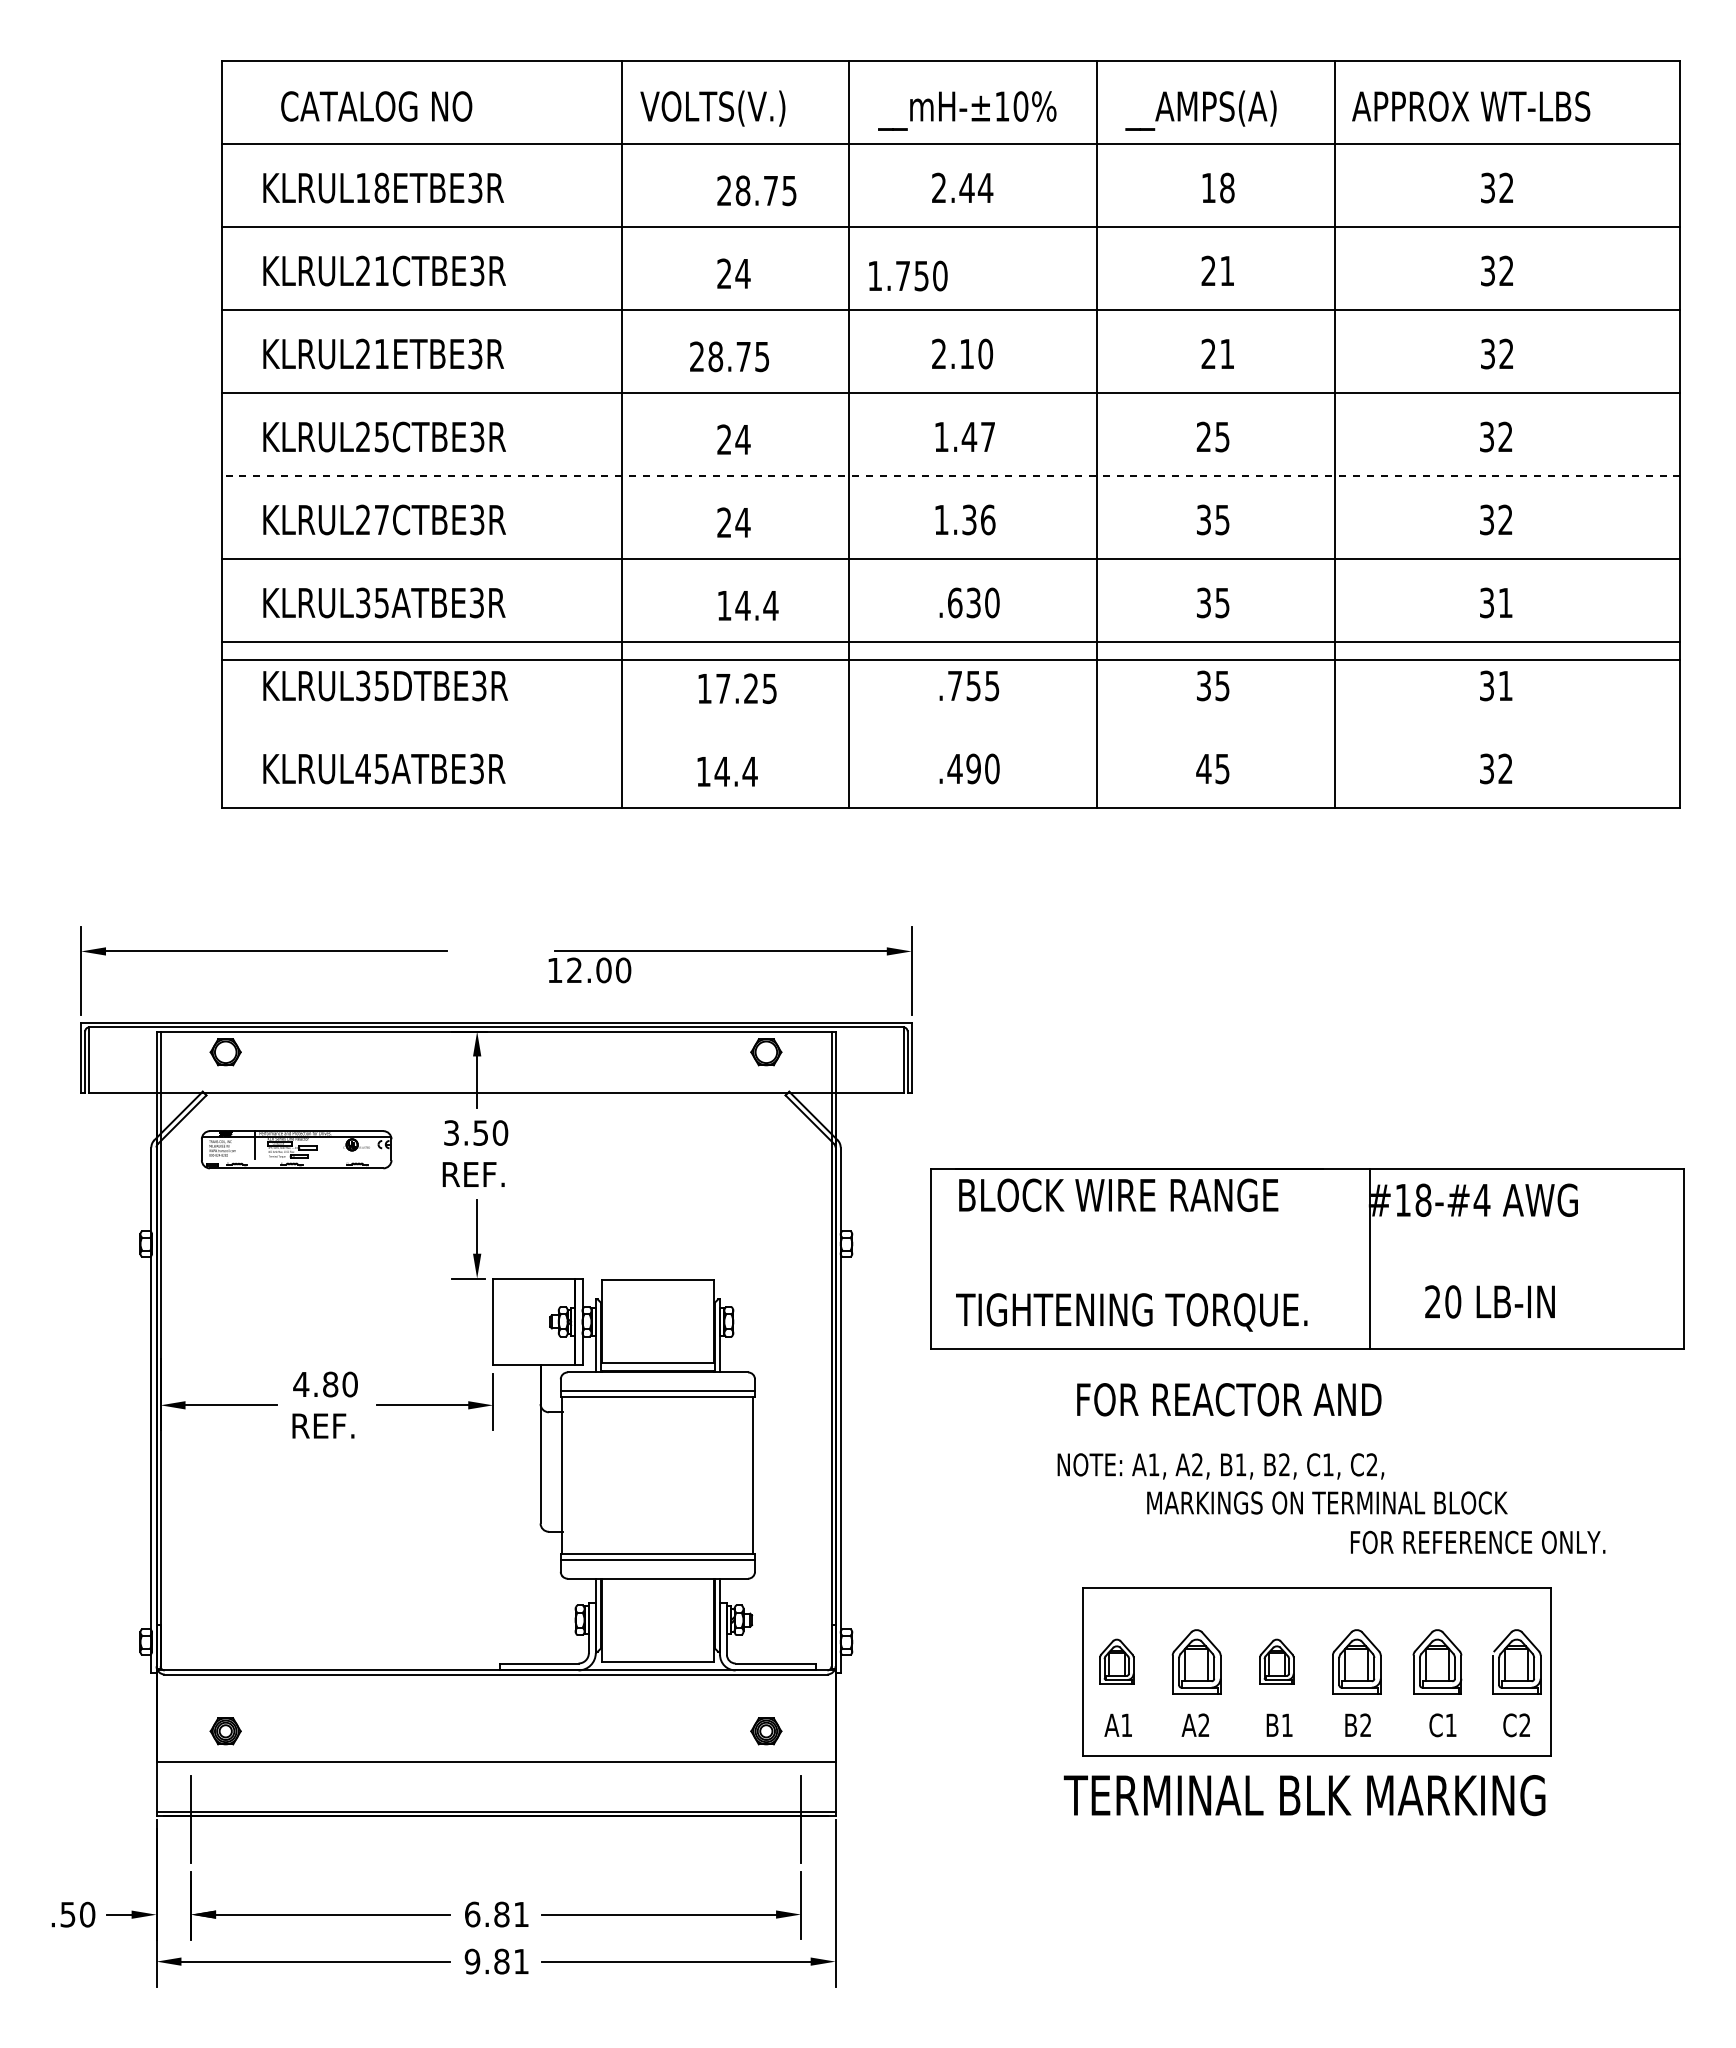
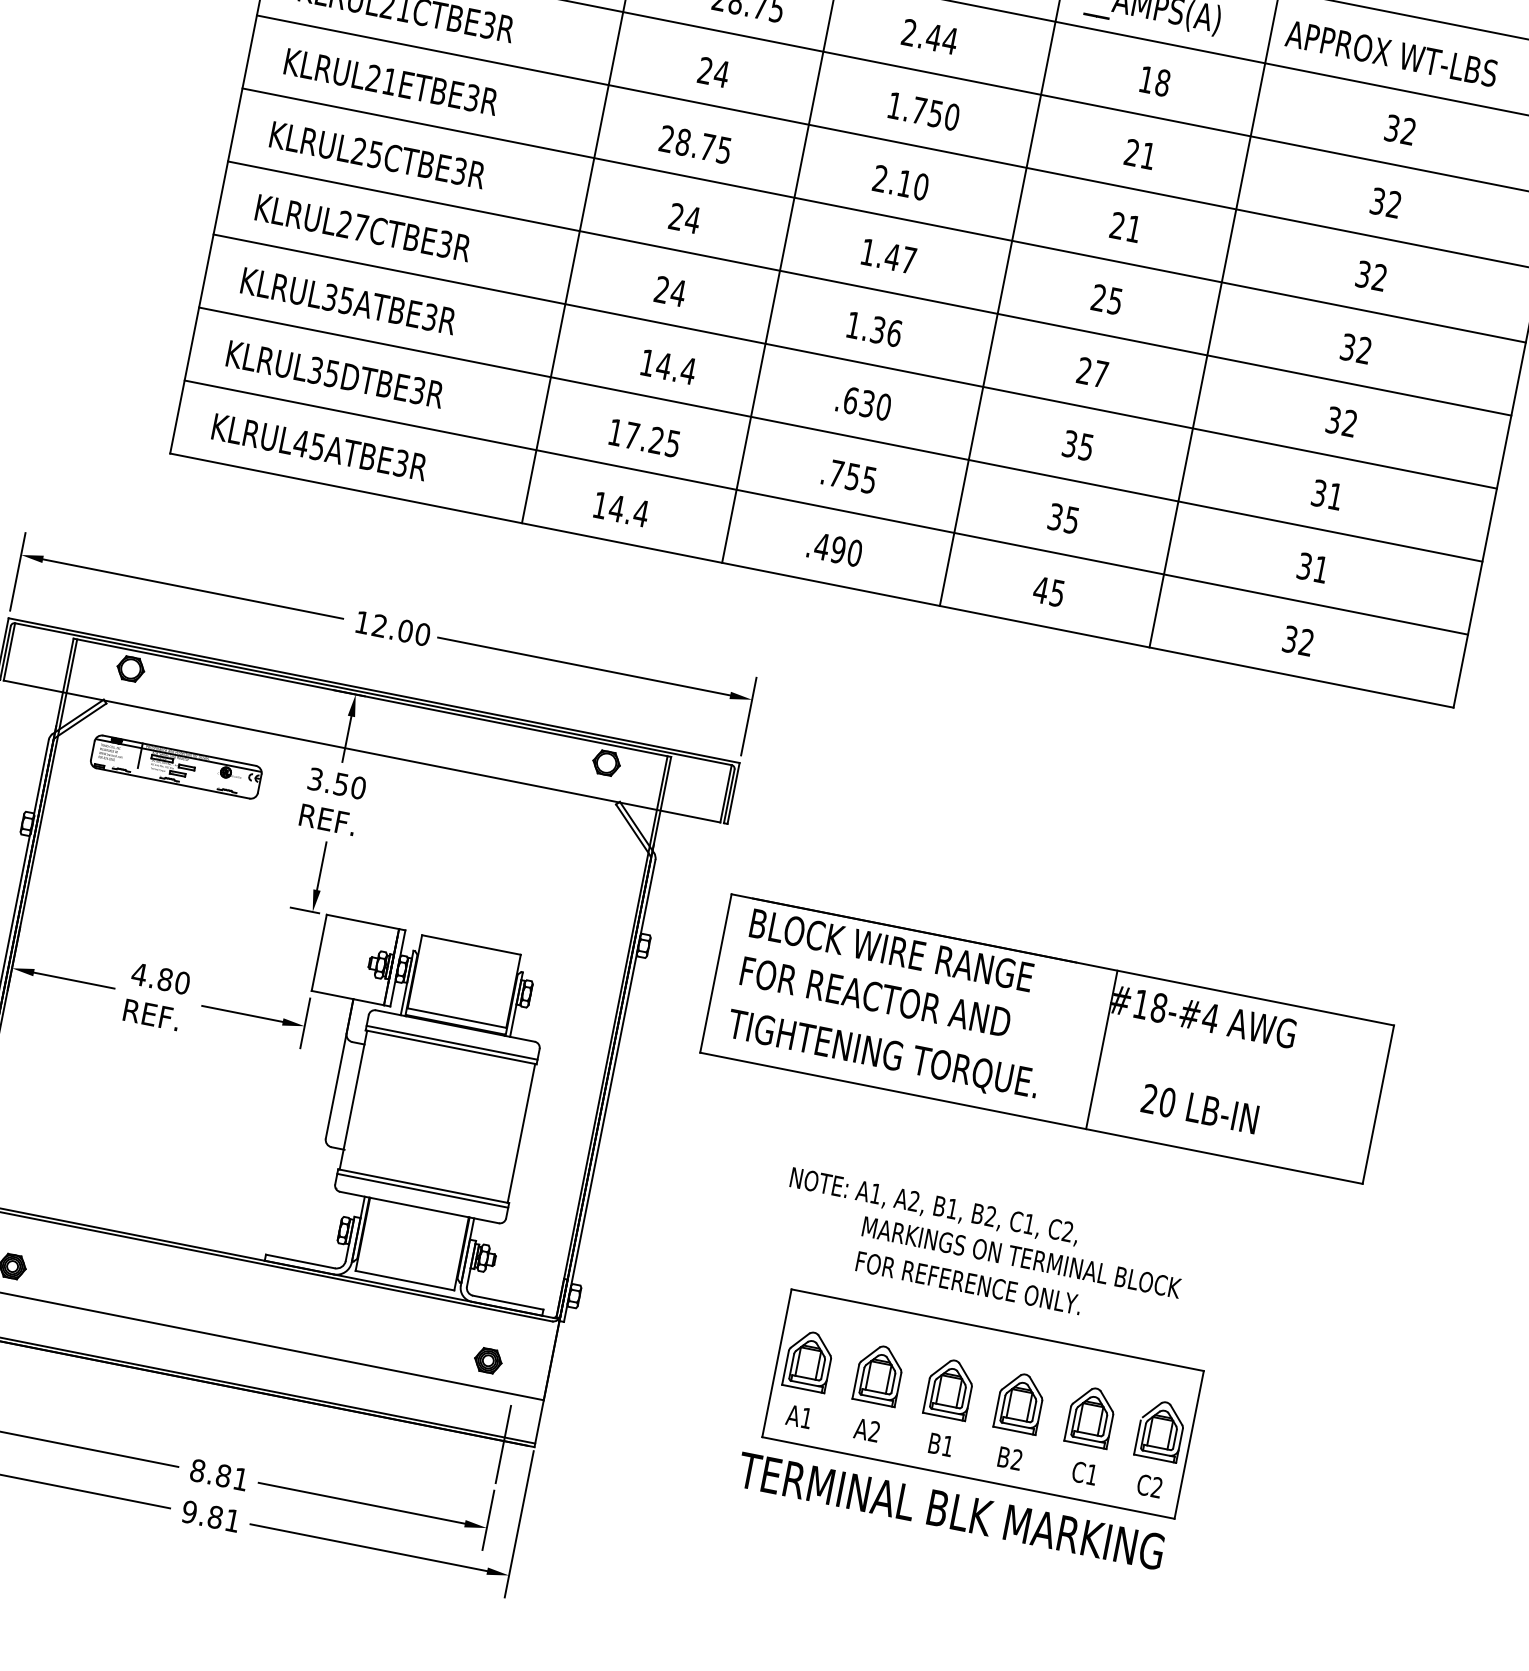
text: (908, 275) -> (924, 111), moved
line: (950, 476) -> (869, 288), dashed -> solid
text: (1212, 520) -> (1091, 372), 35 -> 27
line: (951, 660) -> (826, 507), moved
text: (589, 970) -> (392, 628), moved
text: (1229, 1399) -> (876, 996), moved
text: (1478, 1542) -> (969, 1283), moved
part: (1116, 1661) -> (808, 1360), size x1.43
part: (1276, 1661) -> (949, 1388), size x1.43
text: (472, 1914) -> (197, 1470), 6.81 -> 8.81

